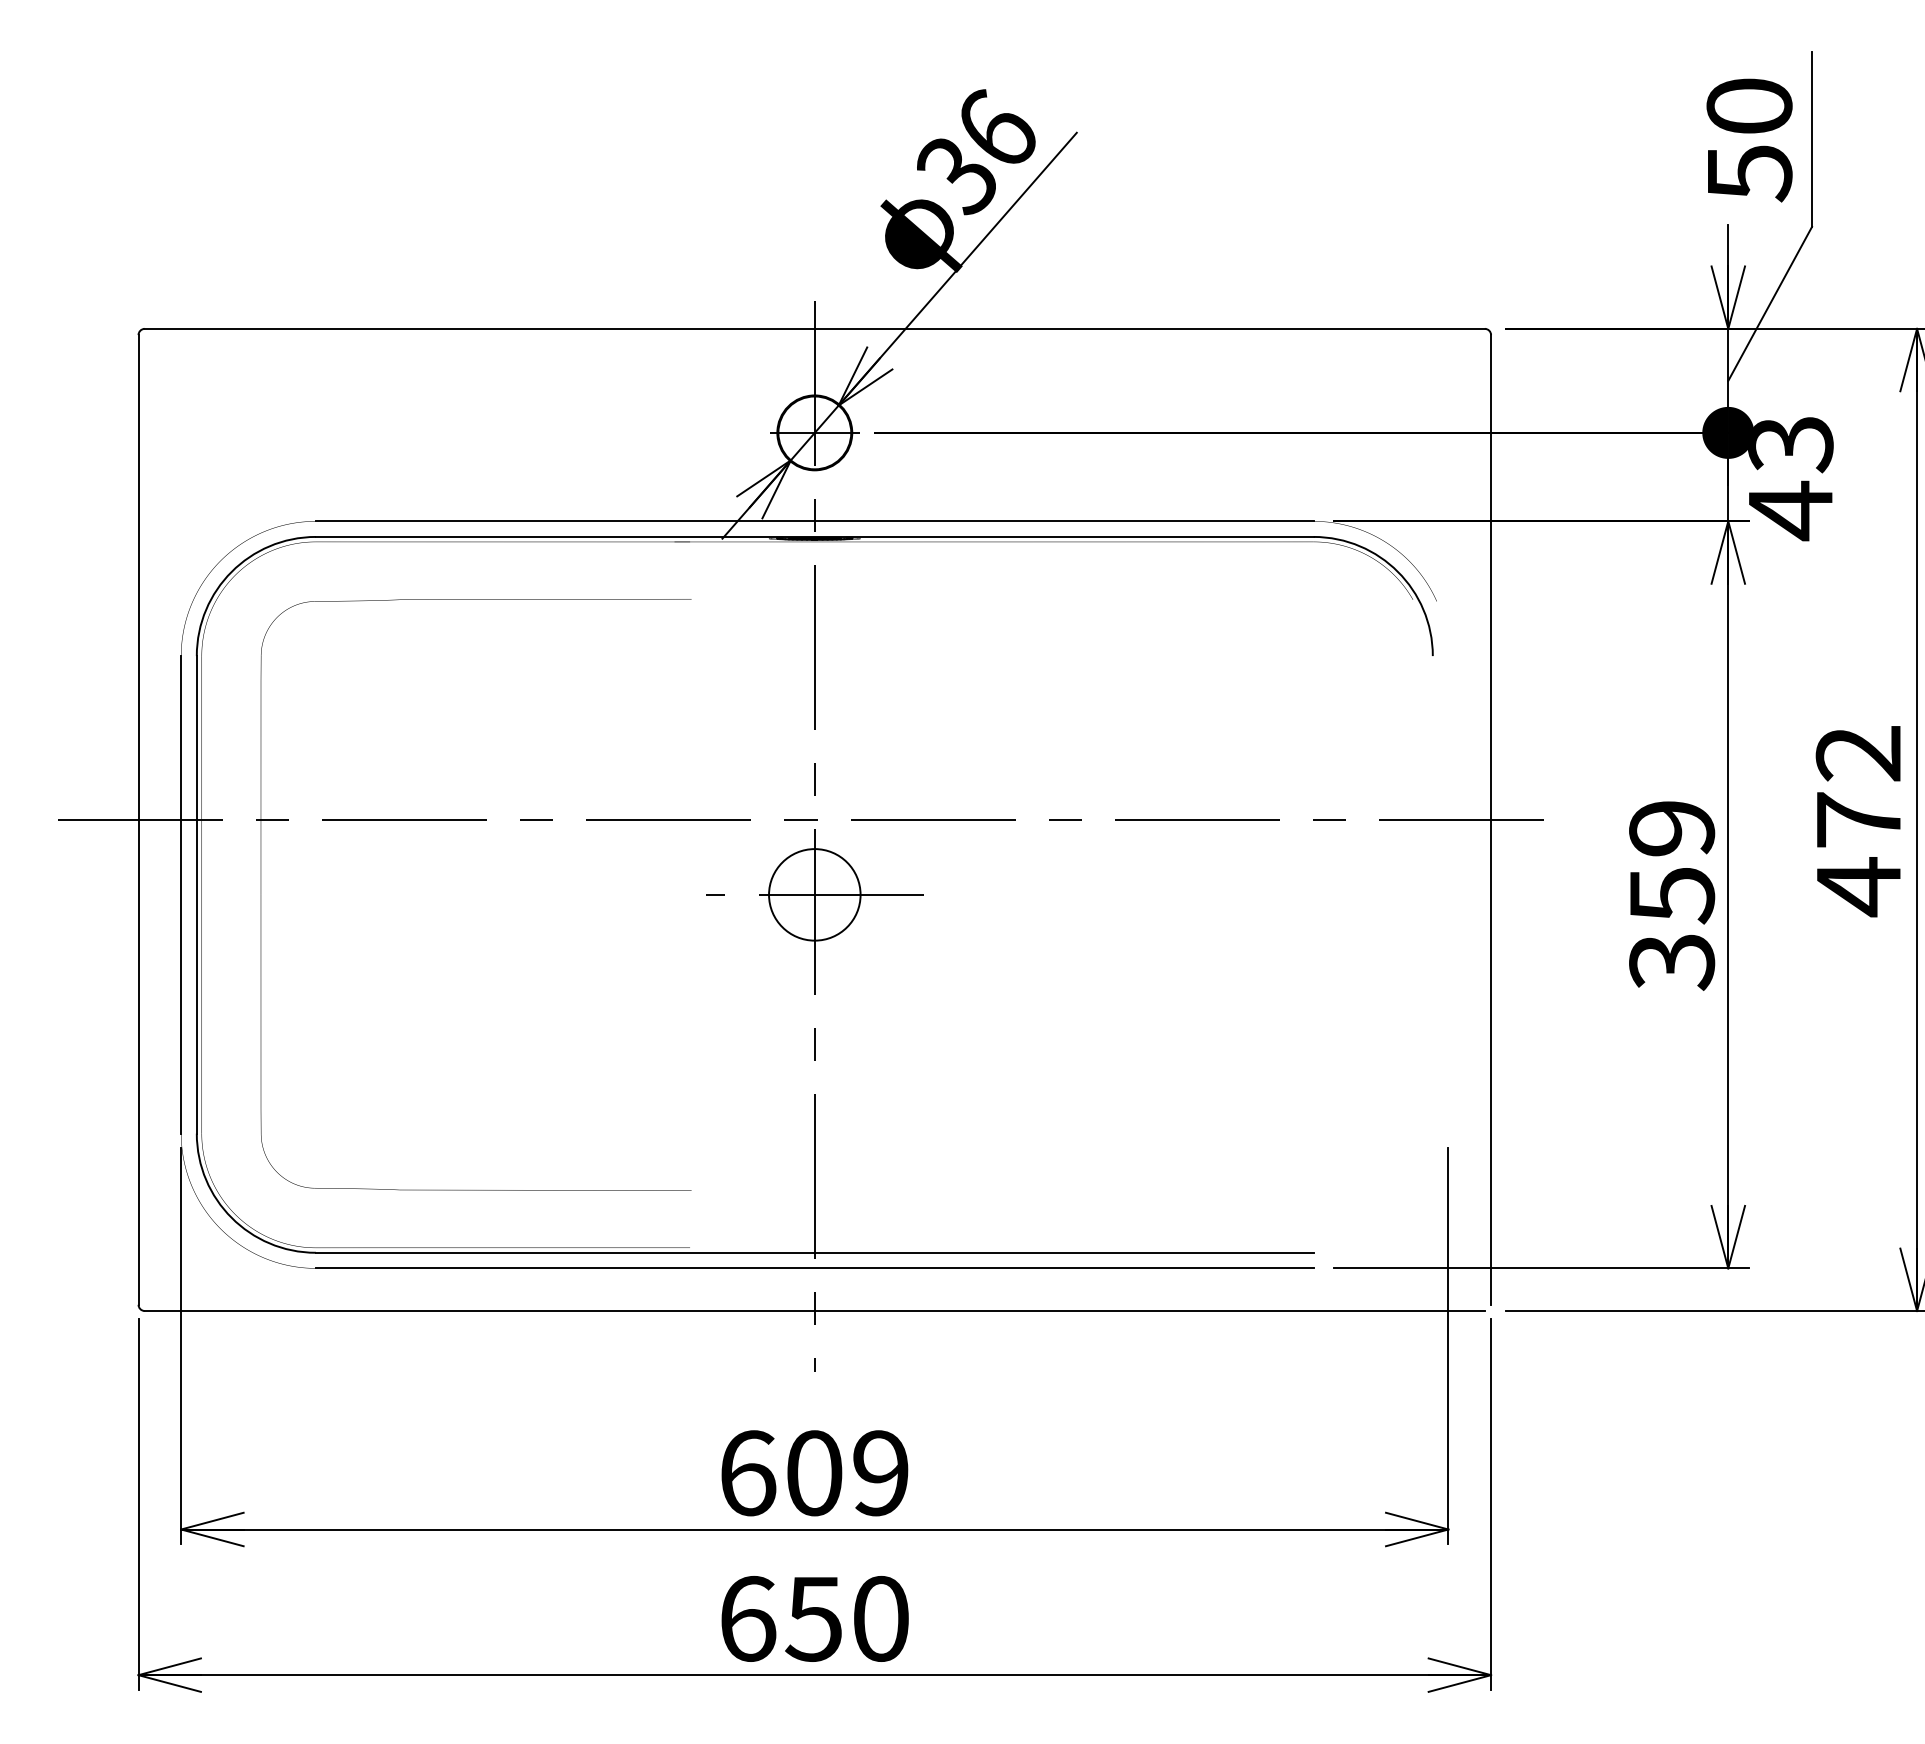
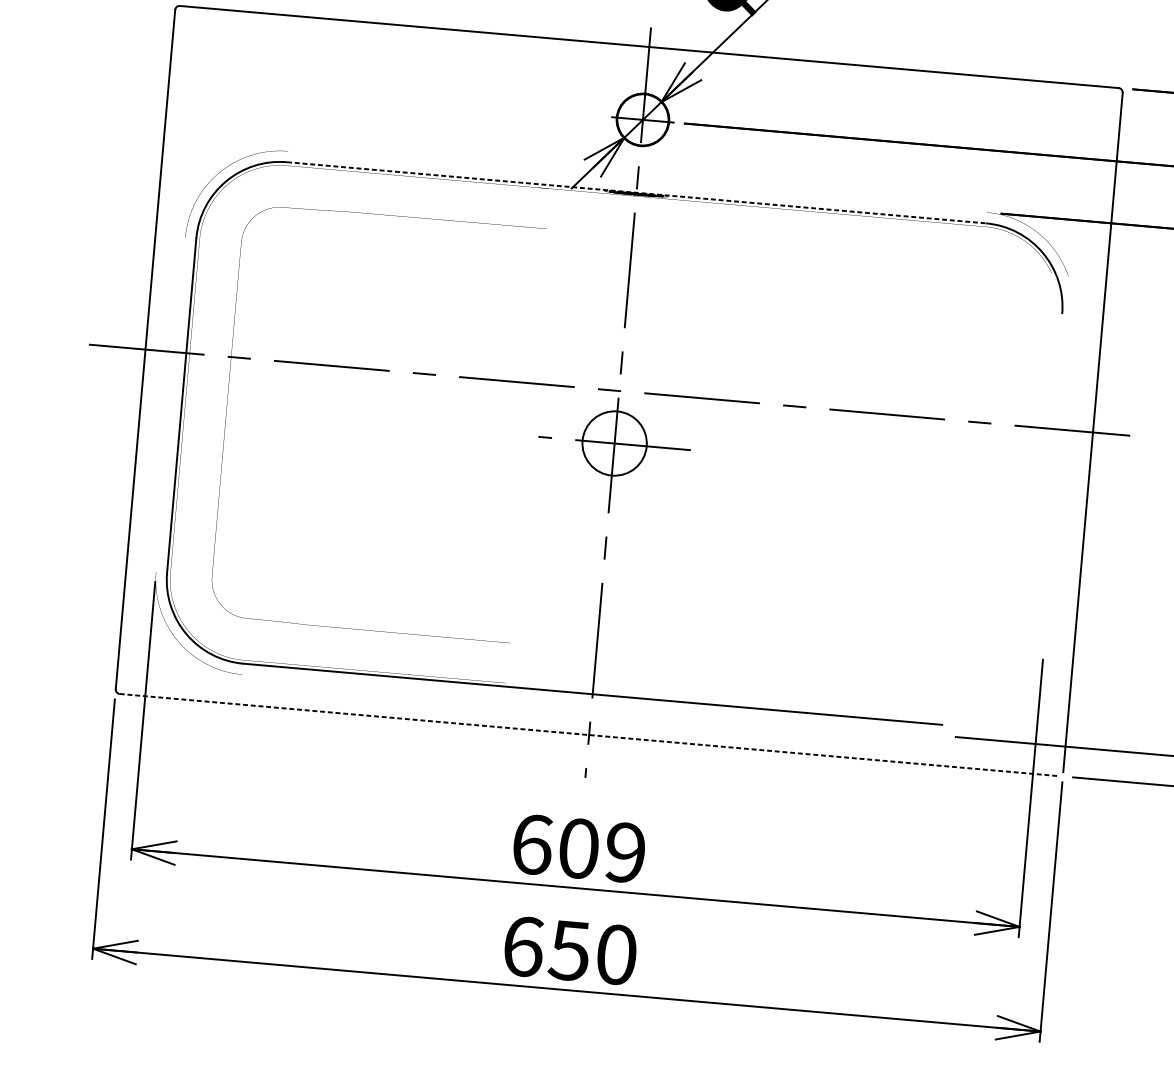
line: (814, 521) -> (637, 181), removed
line: (814, 536) -> (636, 192), solid -> dashed
line: (181, 894) -> (171, 404), removed
line: (814, 1268) -> (591, 705), removed
line: (815, 1311) -> (589, 735), solid -> dashed

